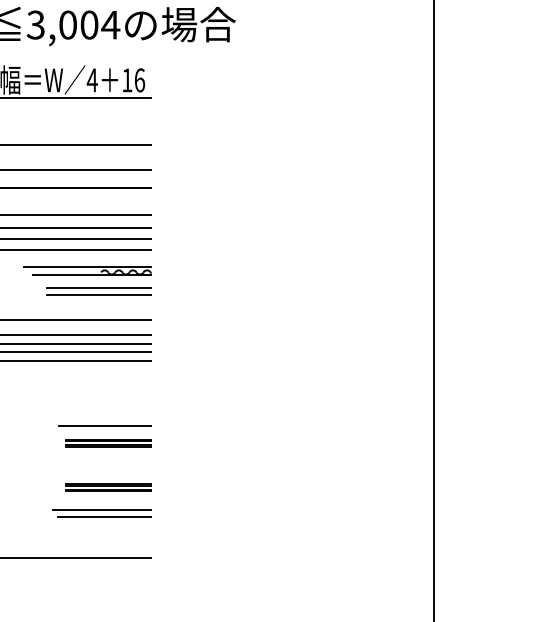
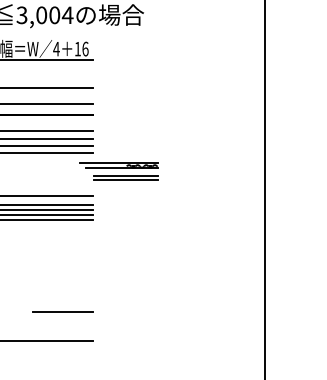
part: (87, 280) -> (118, 171), moved
line: (105, 424) -> (64, 259), removed
part: (108, 442) -> (66, 270), removed
part: (108, 486) -> (66, 297), removed
line: (103, 518) -> (63, 316), removed

